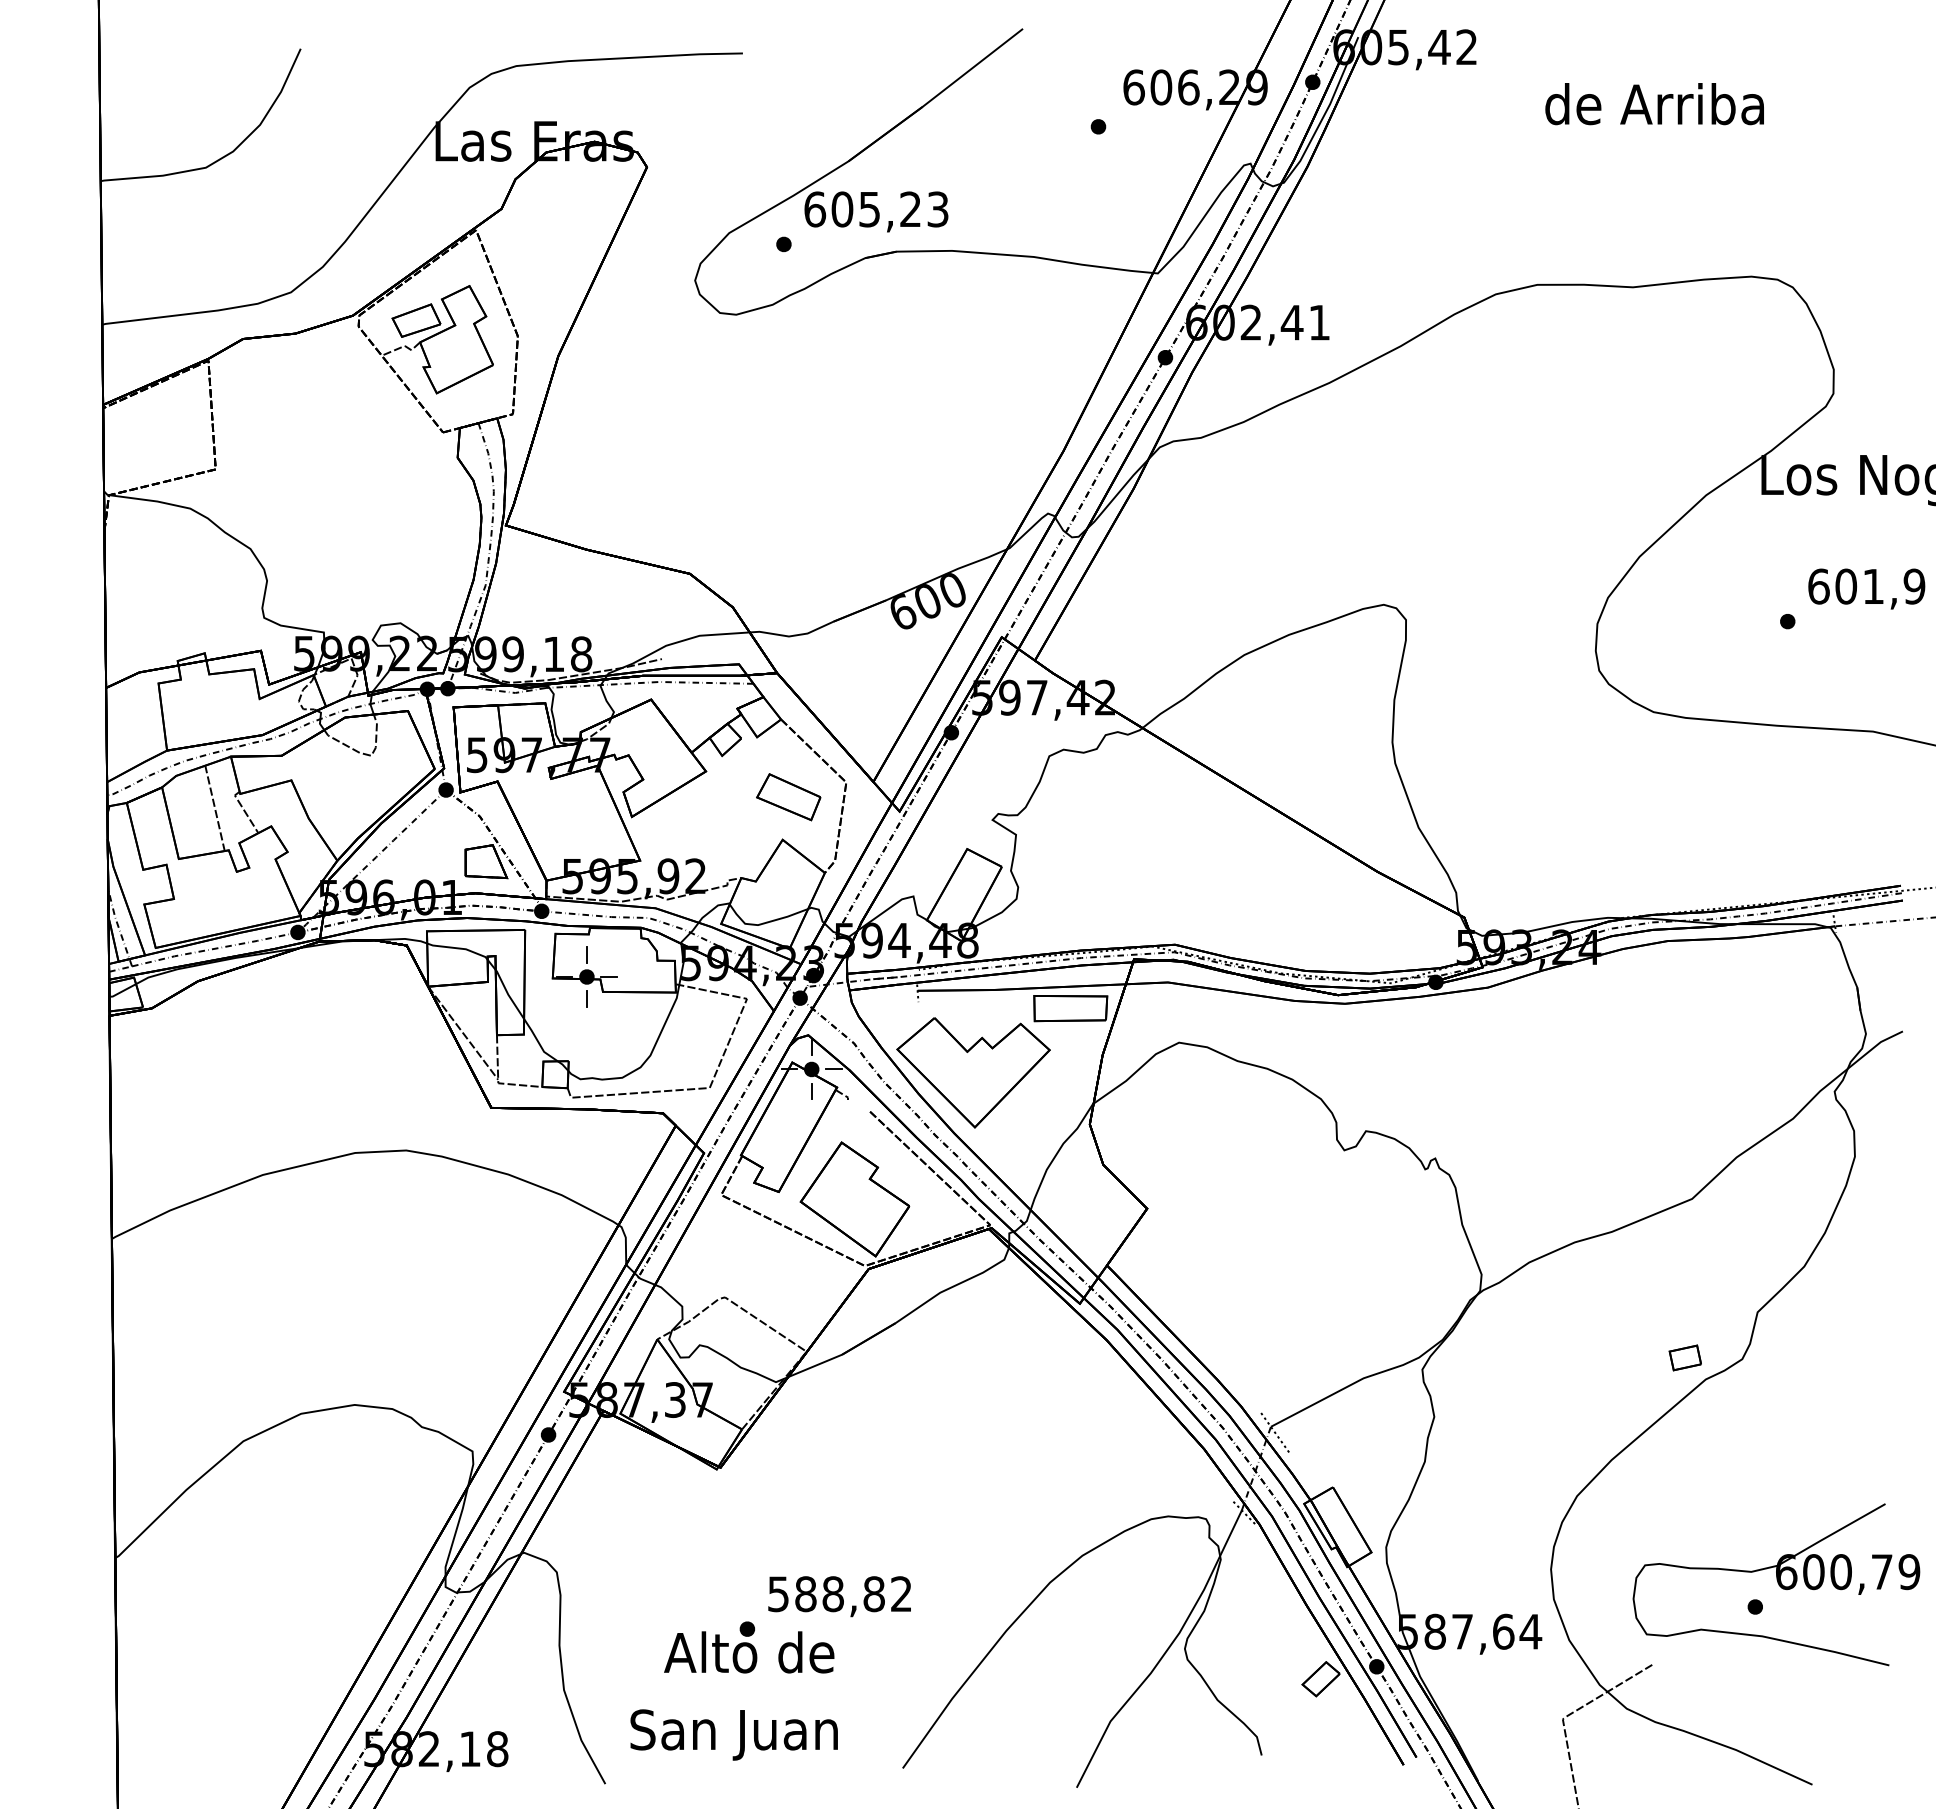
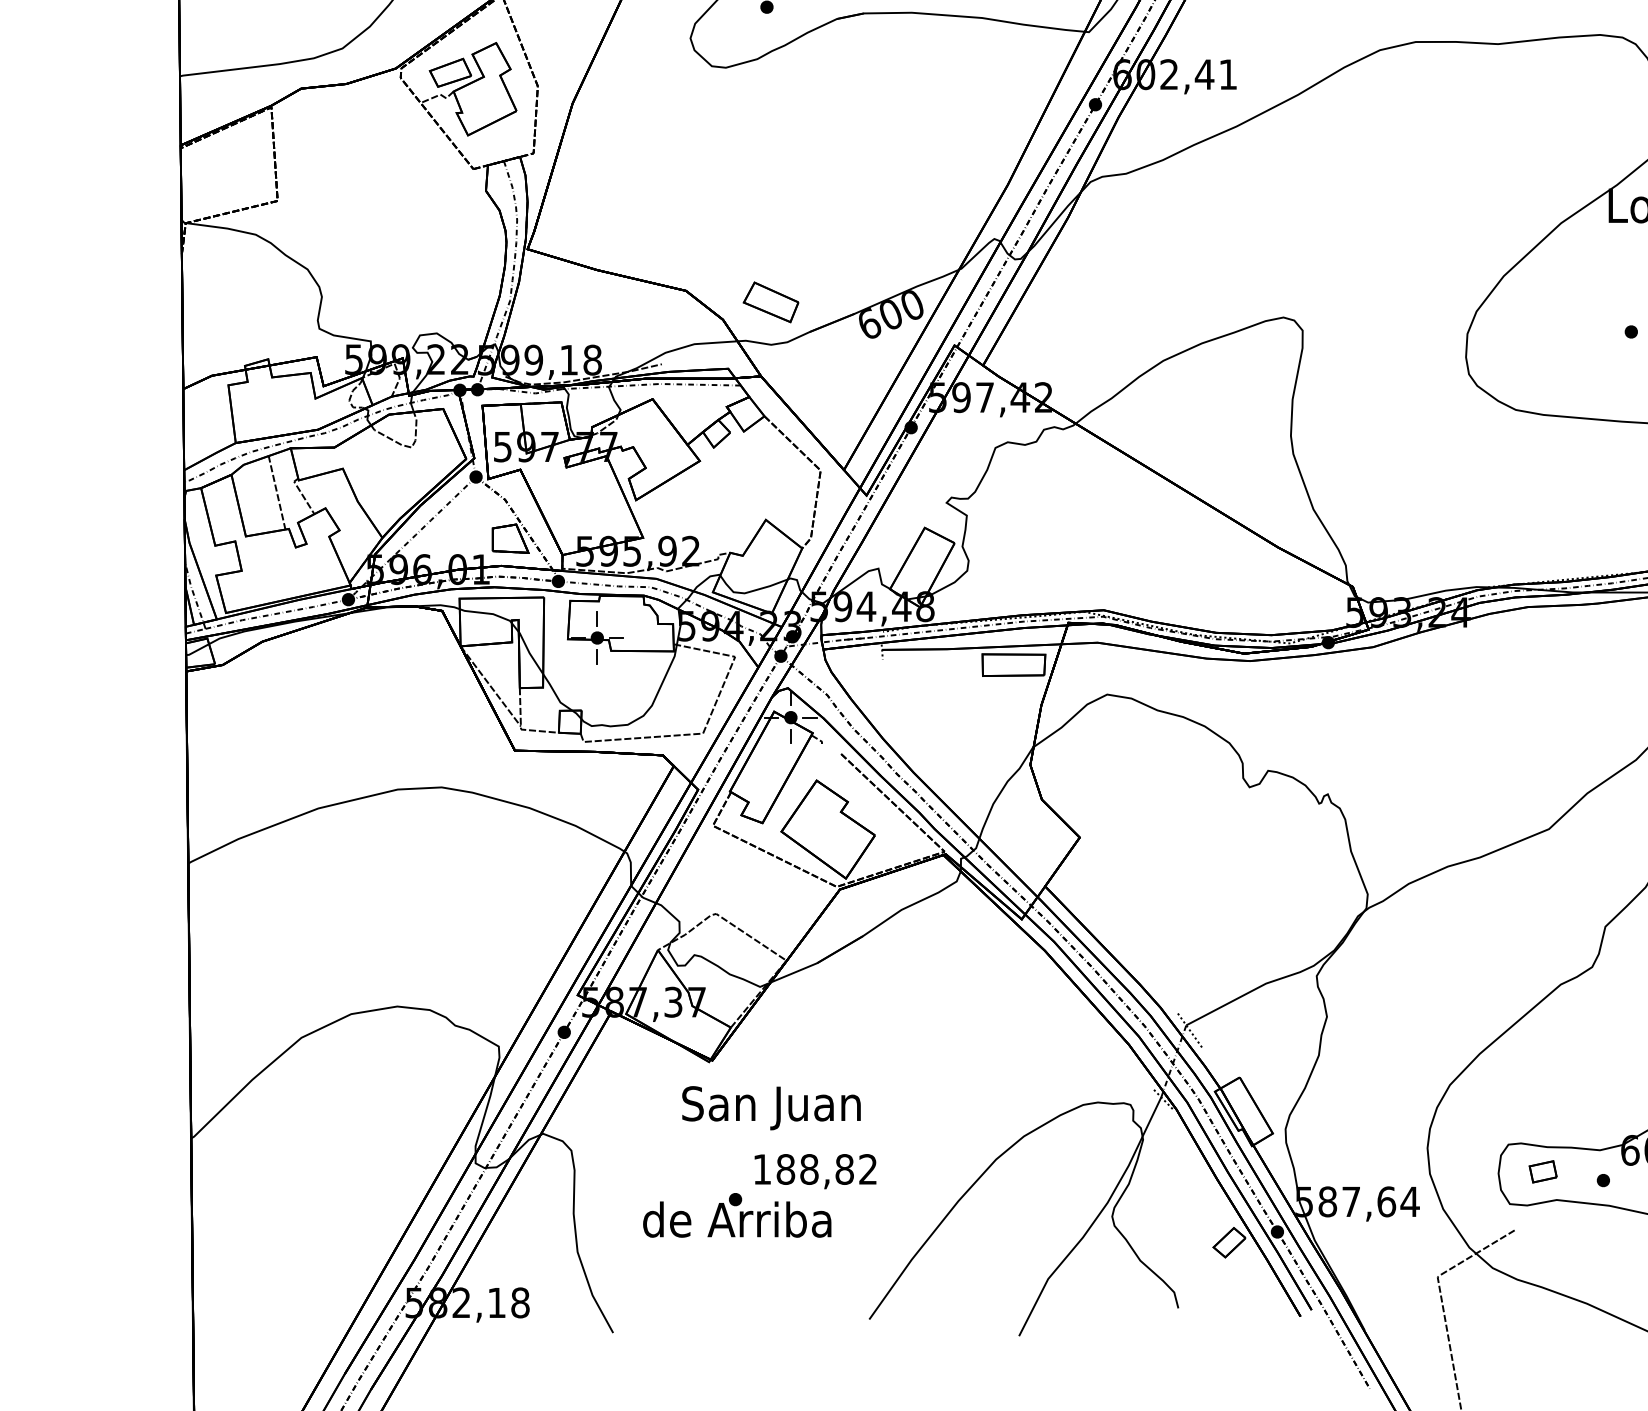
part: (788, 797) -> (770, 302), moved
part: (973, 1072) -> (930, 720), removed
part: (1684, 1357) -> (1542, 1171), moved
text: (778, 1594) -> (762, 1169), 588,82 -> 188,82
text: (749, 1652) -> (737, 1219), Alto de -> de Arriba
text: (733, 1734) -> (770, 1107), moved

